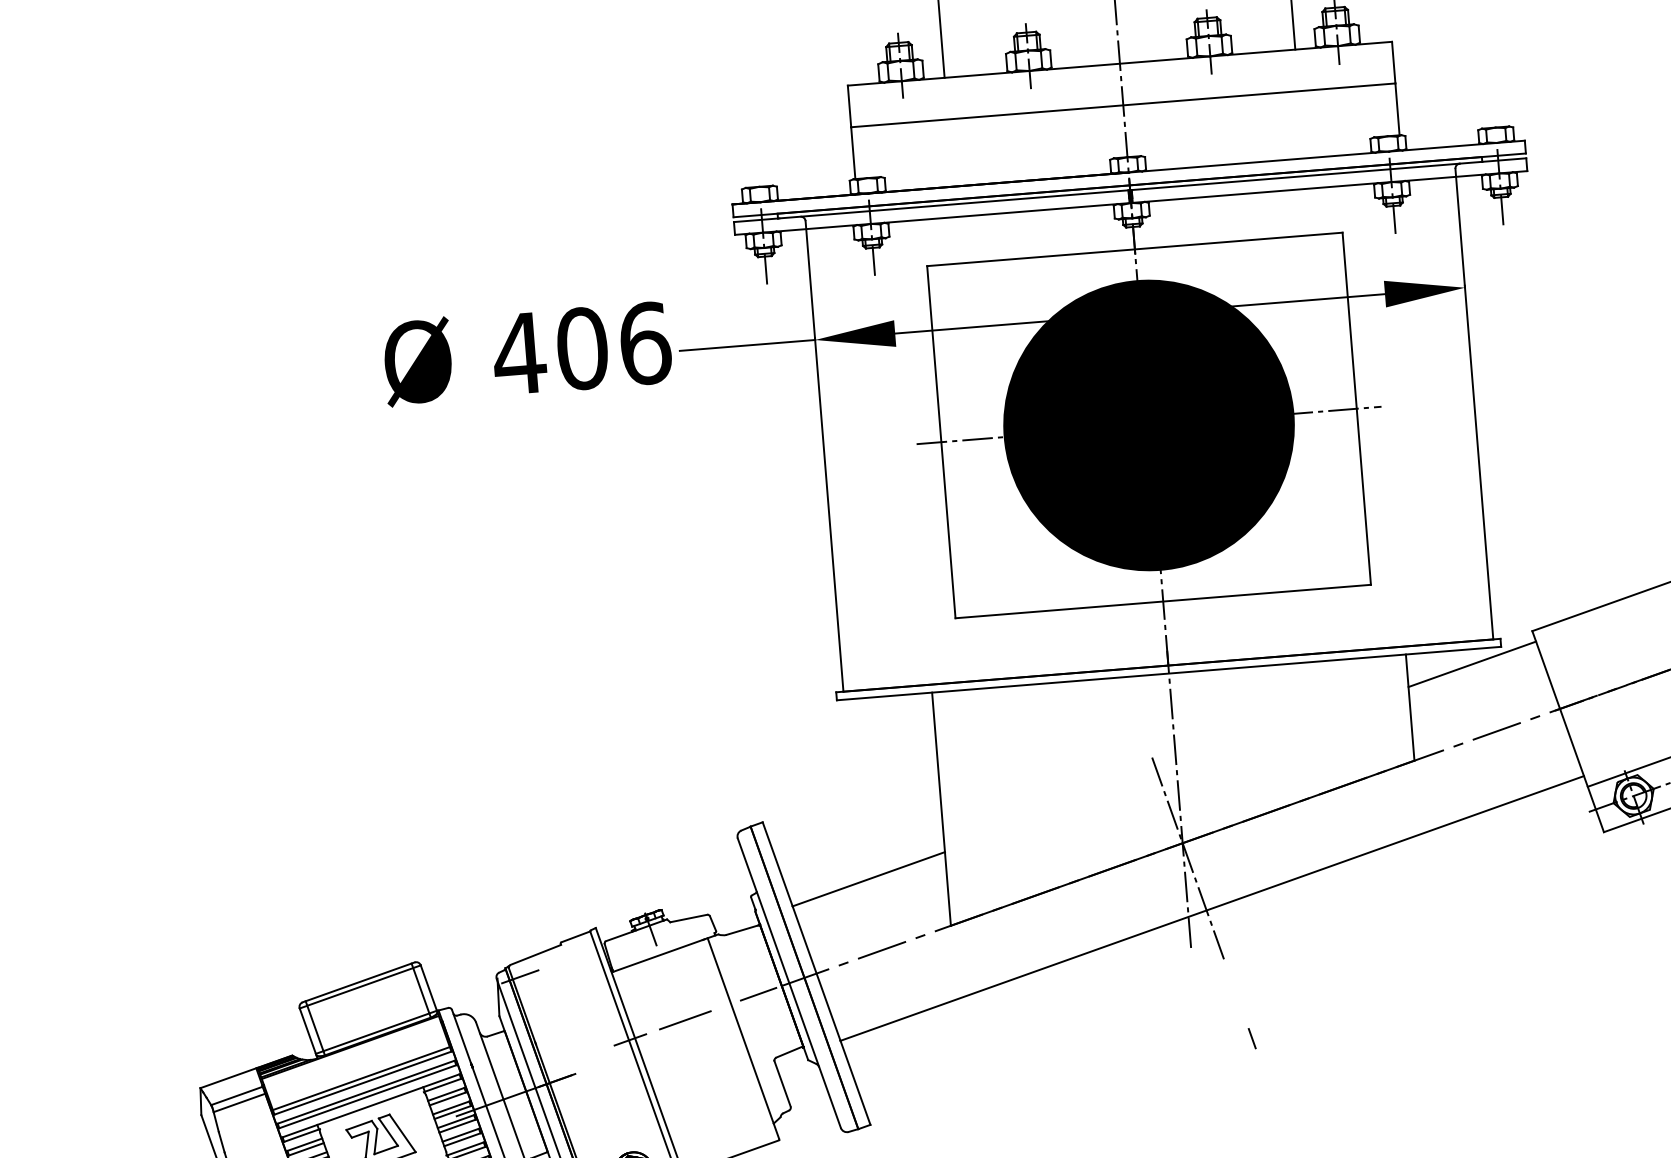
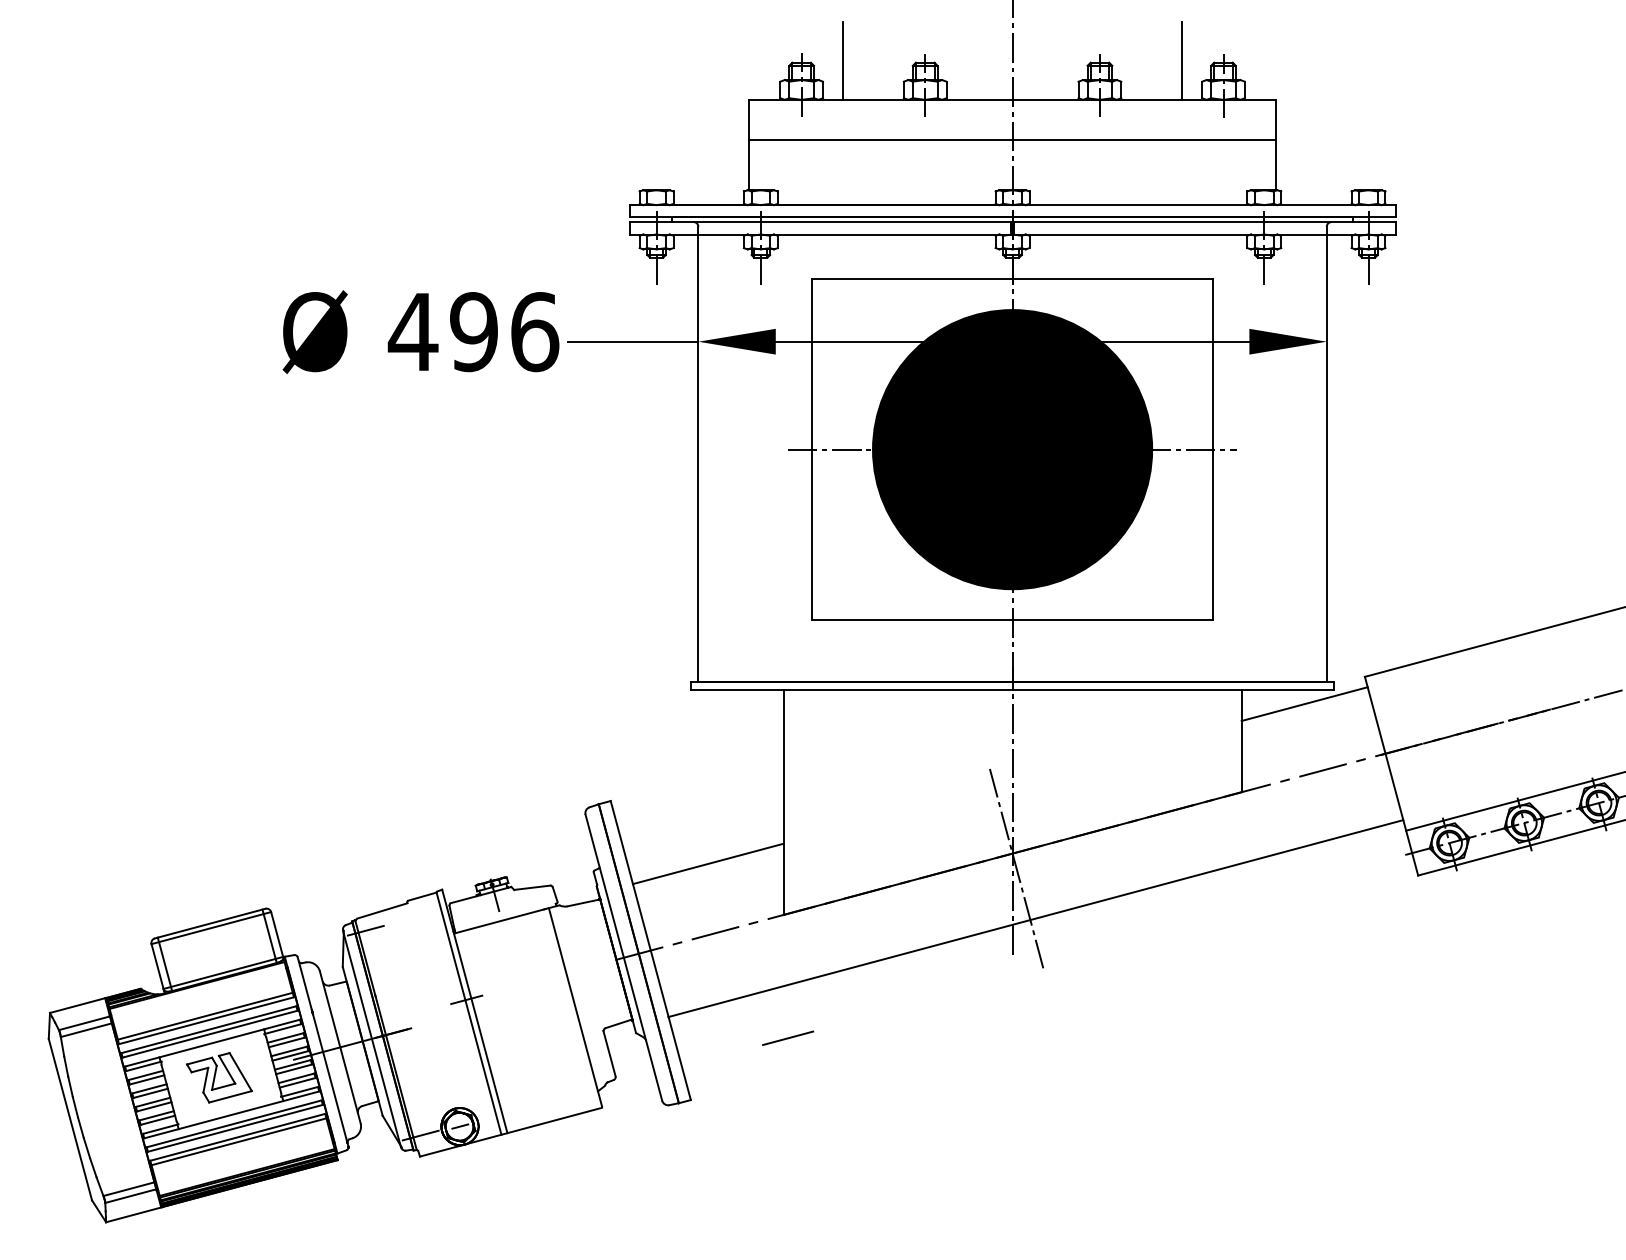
text: (582, 349) -> (474, 332), 406 -> 496
line: (758, 993) -> (593, 965), removed
line: (685, 1019) -> (788, 1037), moved
line: (1251, 1038) -> (1063, 1046), removed

